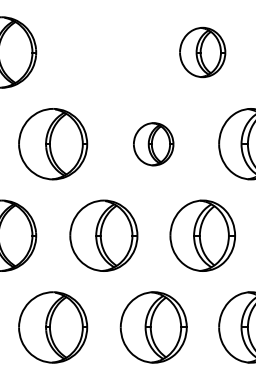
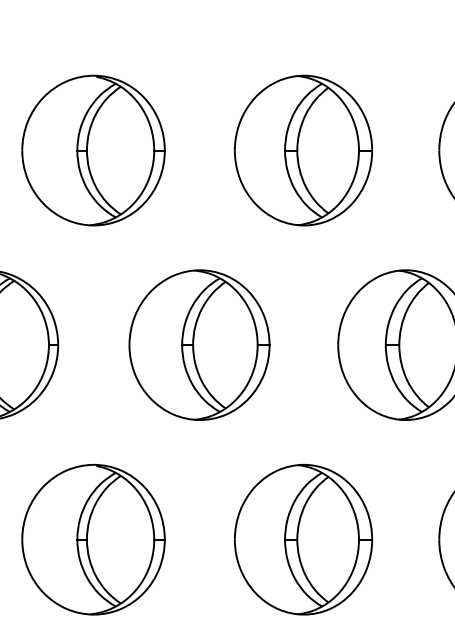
part: (103, 52) -> (92, 150), added
part: (202, 52) -> (302, 150), size x1.43
part: (153, 144) -> (198, 345), size x1.67

